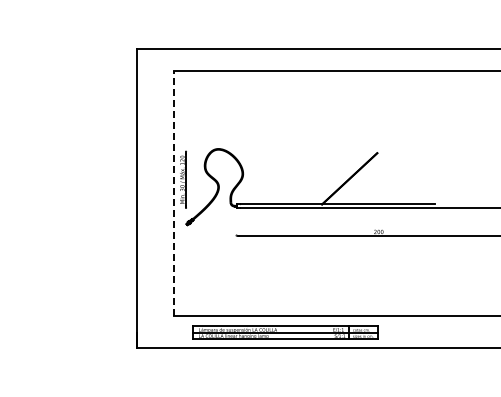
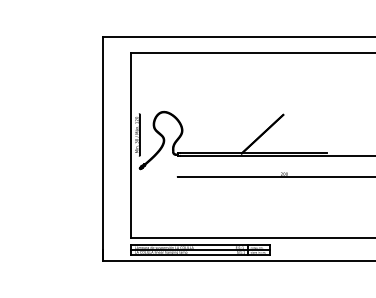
line: (174, 193) -> (130, 145), dashed -> solid
part: (285, 332) -> (200, 249), moved

